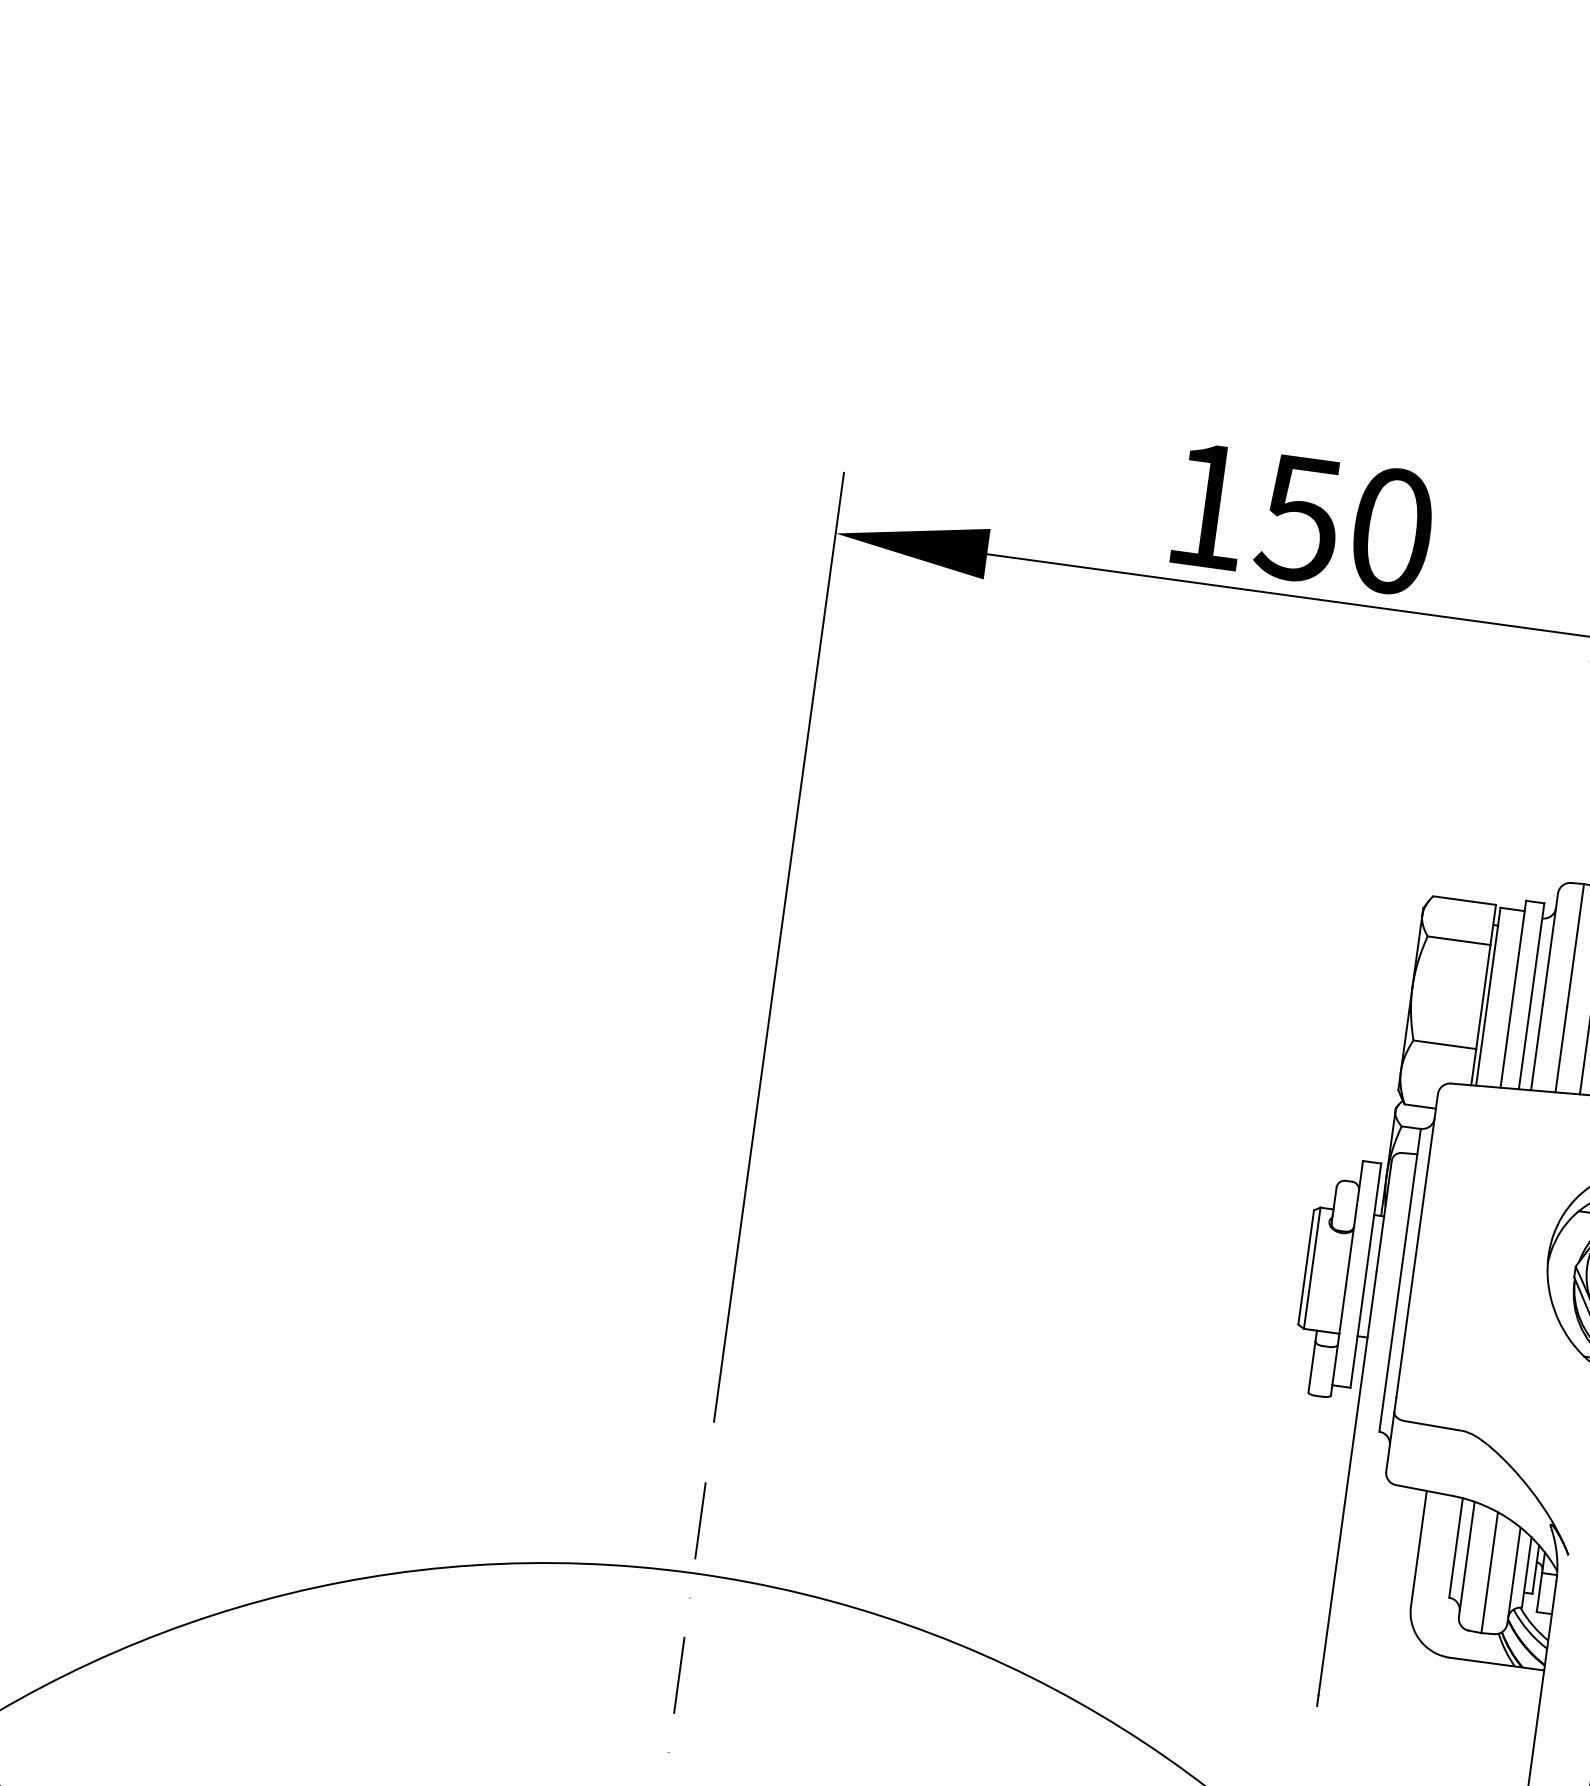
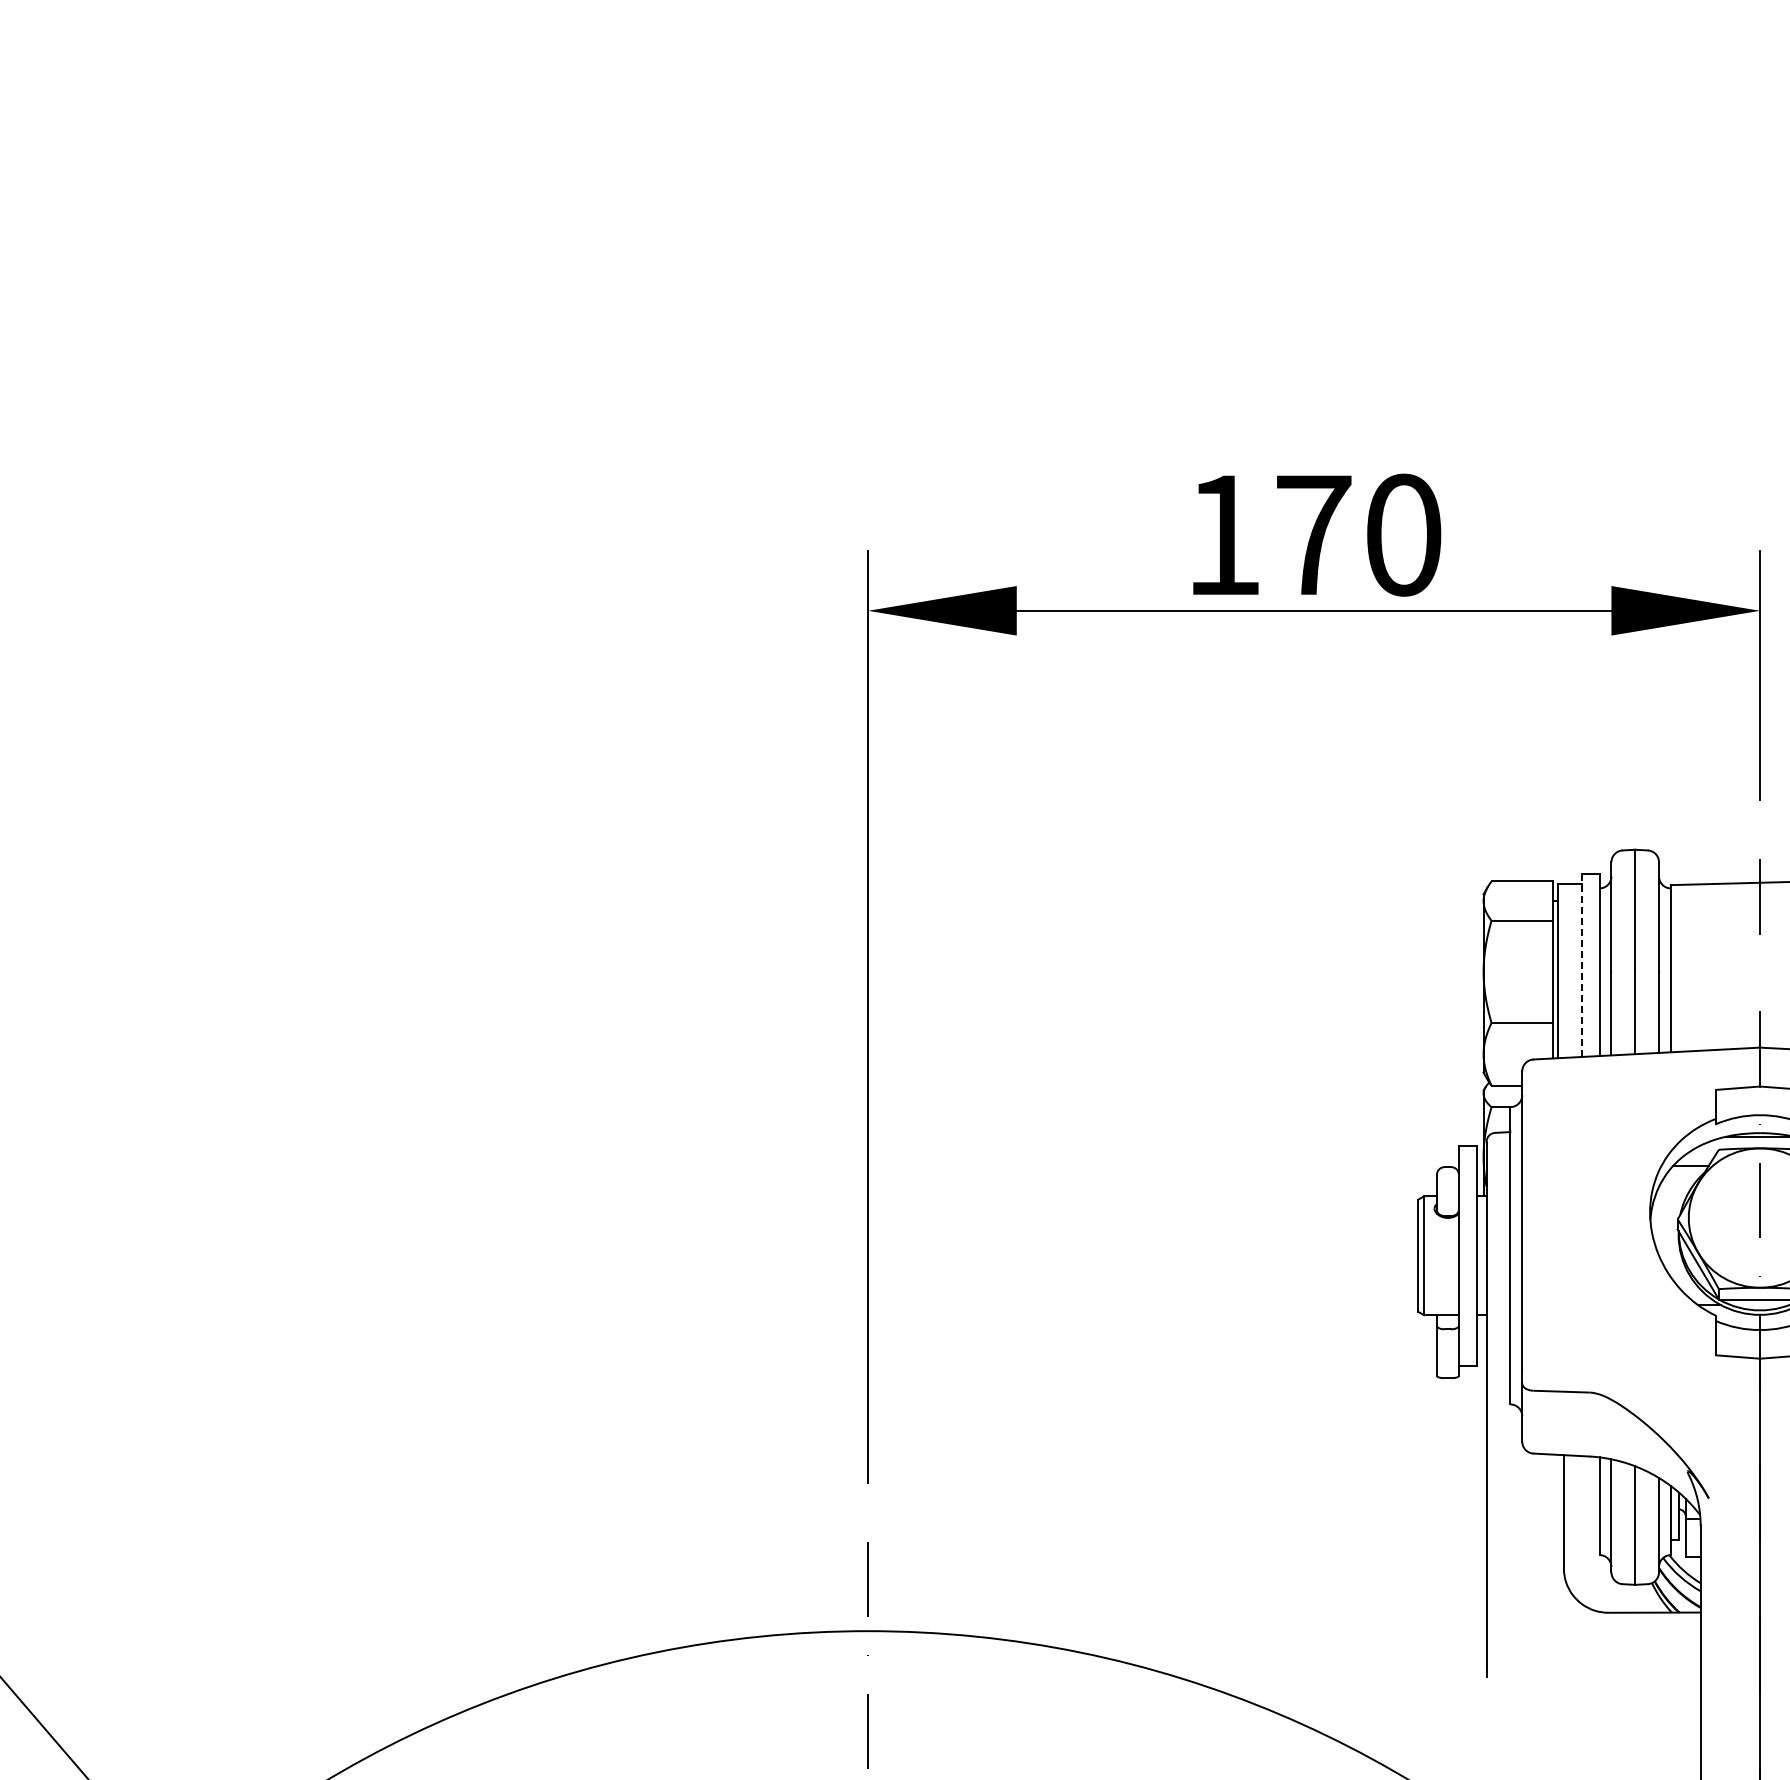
text: (1299, 518) -> (1312, 535), 150 -> 170
line: (1513, 994) -> (1581, 965), solid -> dashed

